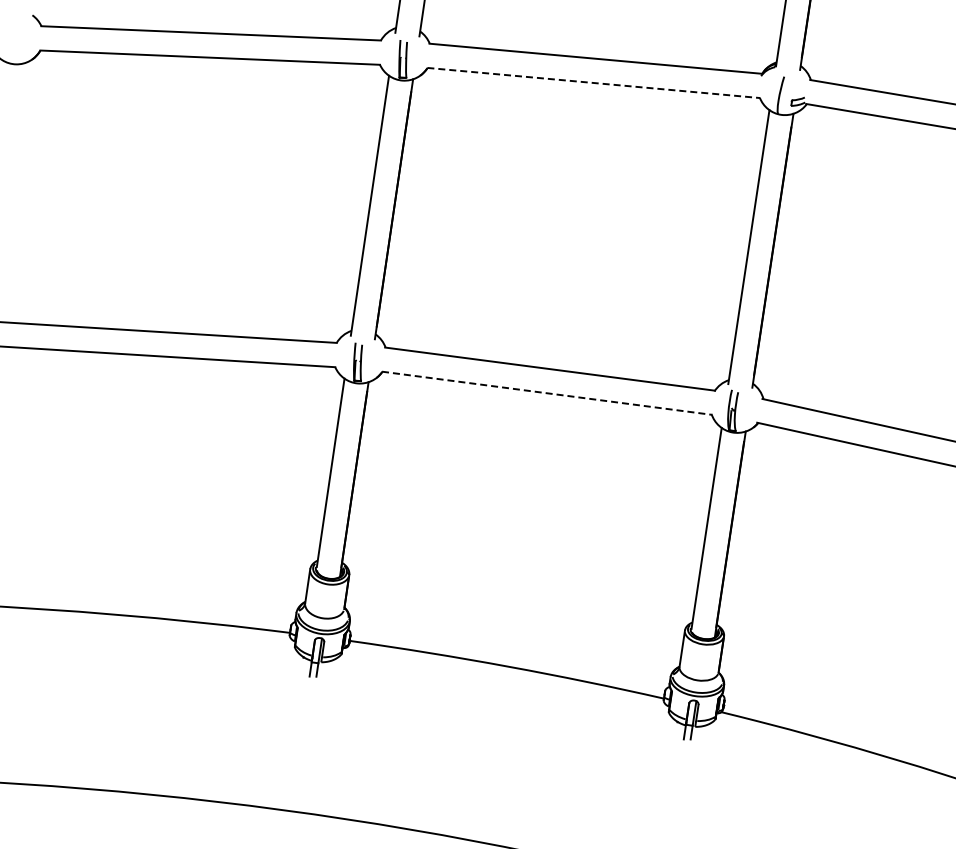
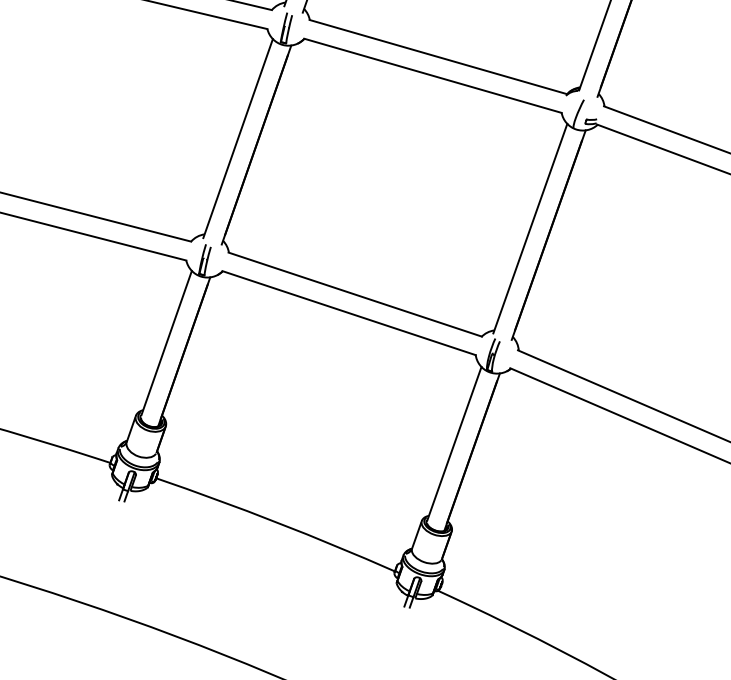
line: (593, 82) -> (432, 75), dashed -> solid
line: (547, 393) -> (349, 313), dashed -> solid

